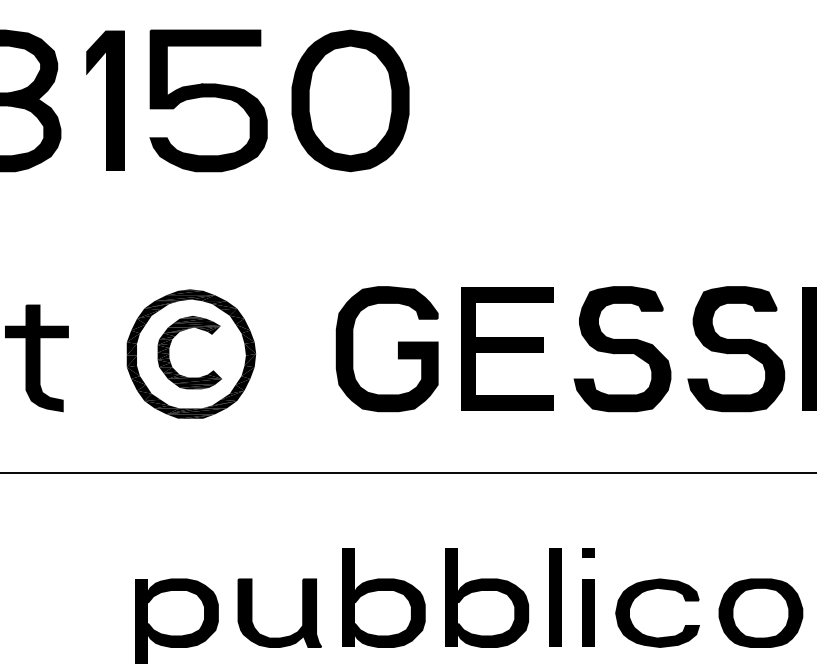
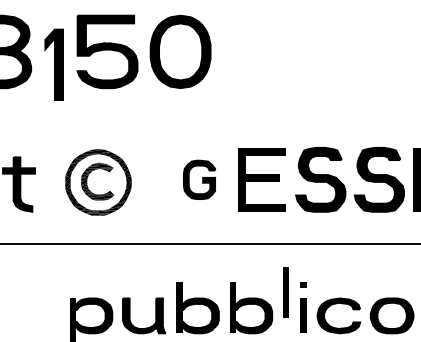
part: (103, 100) -> (53, 64), moved
part: (387, 348) -> (199, 179), size x0.6
part: (554, 596) -> (285, 292), moved

